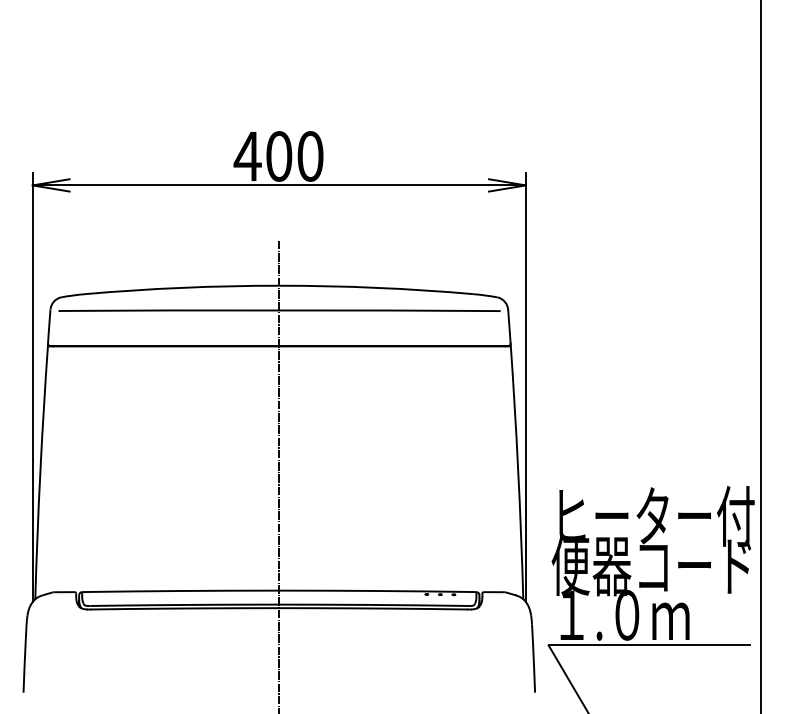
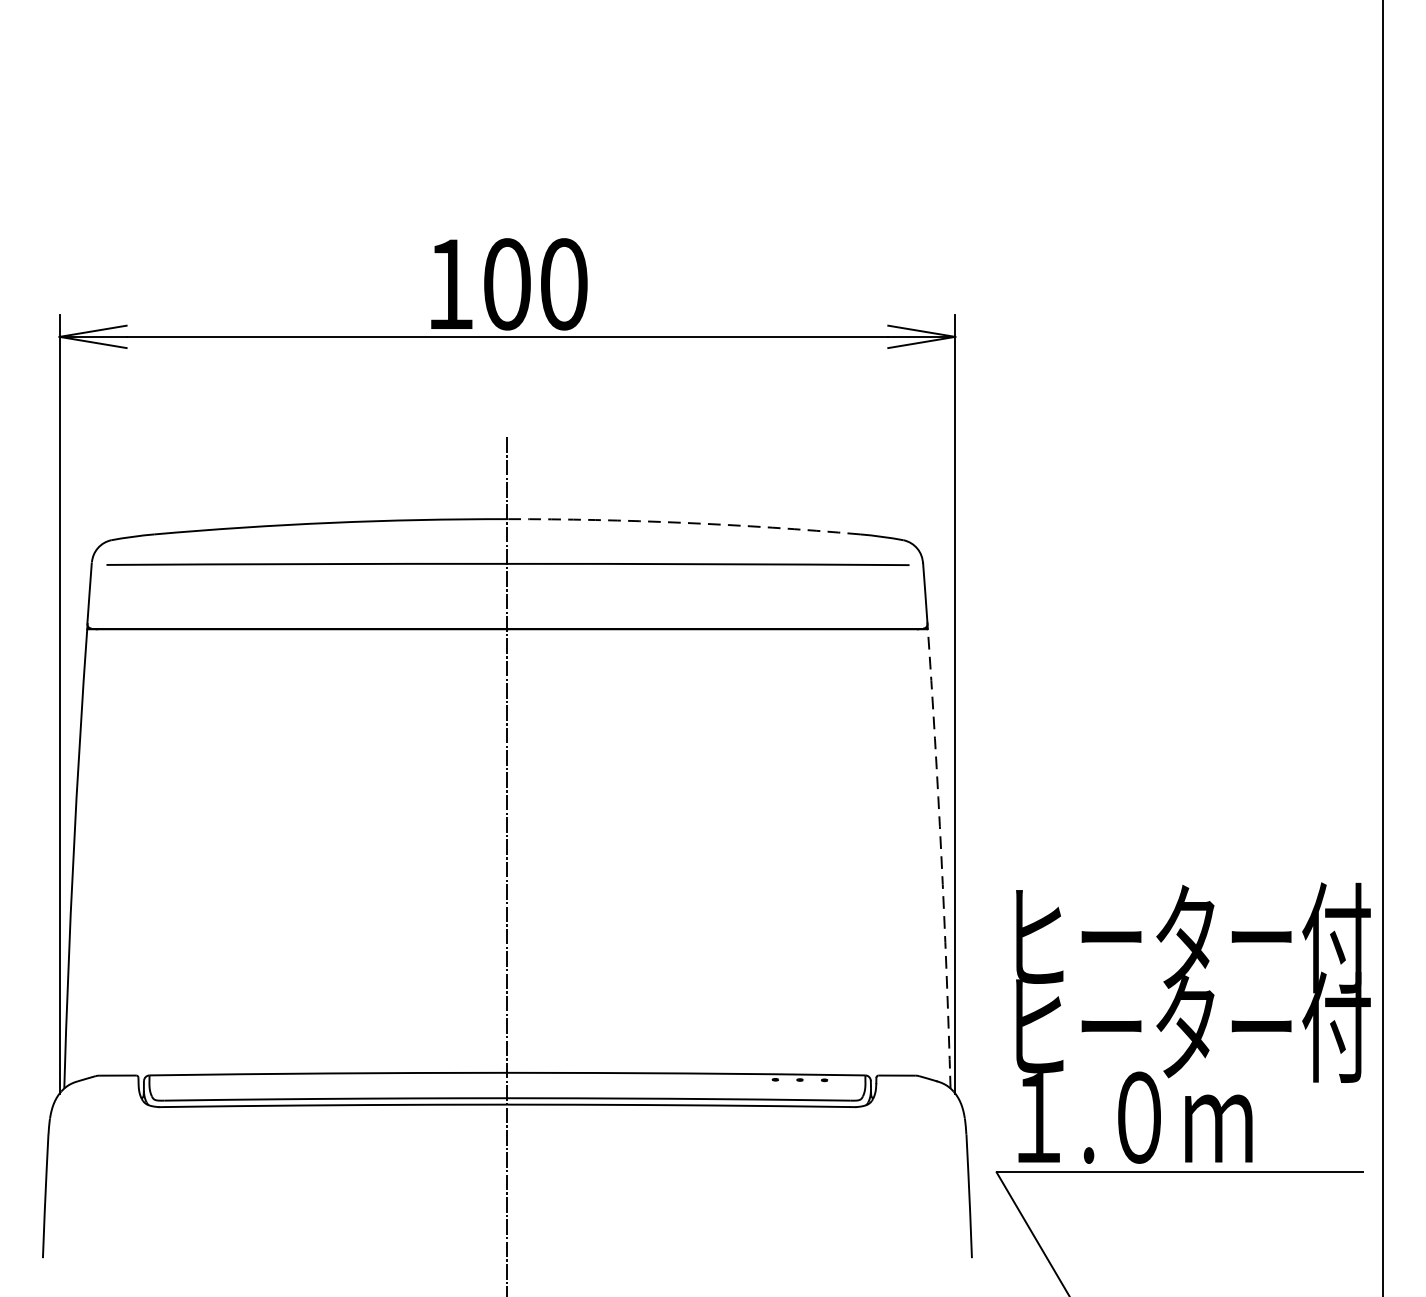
text: (247, 156) -> (449, 284), 400 -> 100
arc: (376, 287) -> (683, 522), solid -> dashed
arc: (518, 470) -> (941, 854), solid -> dashed
text: (652, 565) -> (1185, 1027), 便器コード -> ヒーター付

